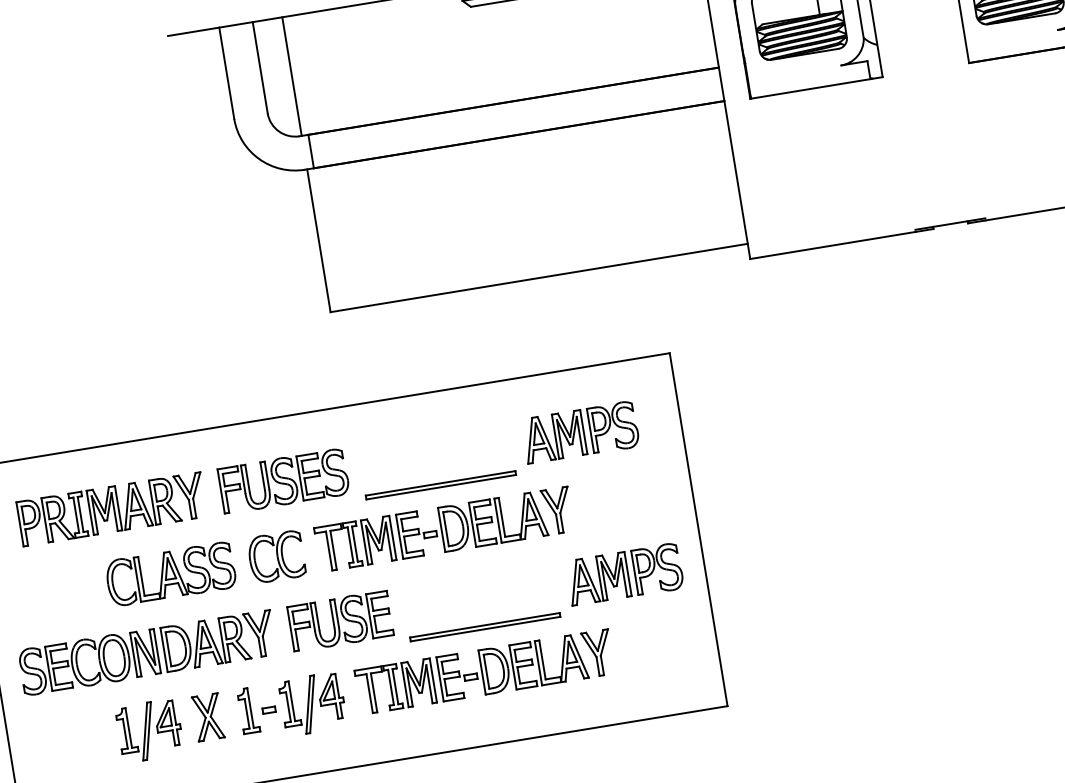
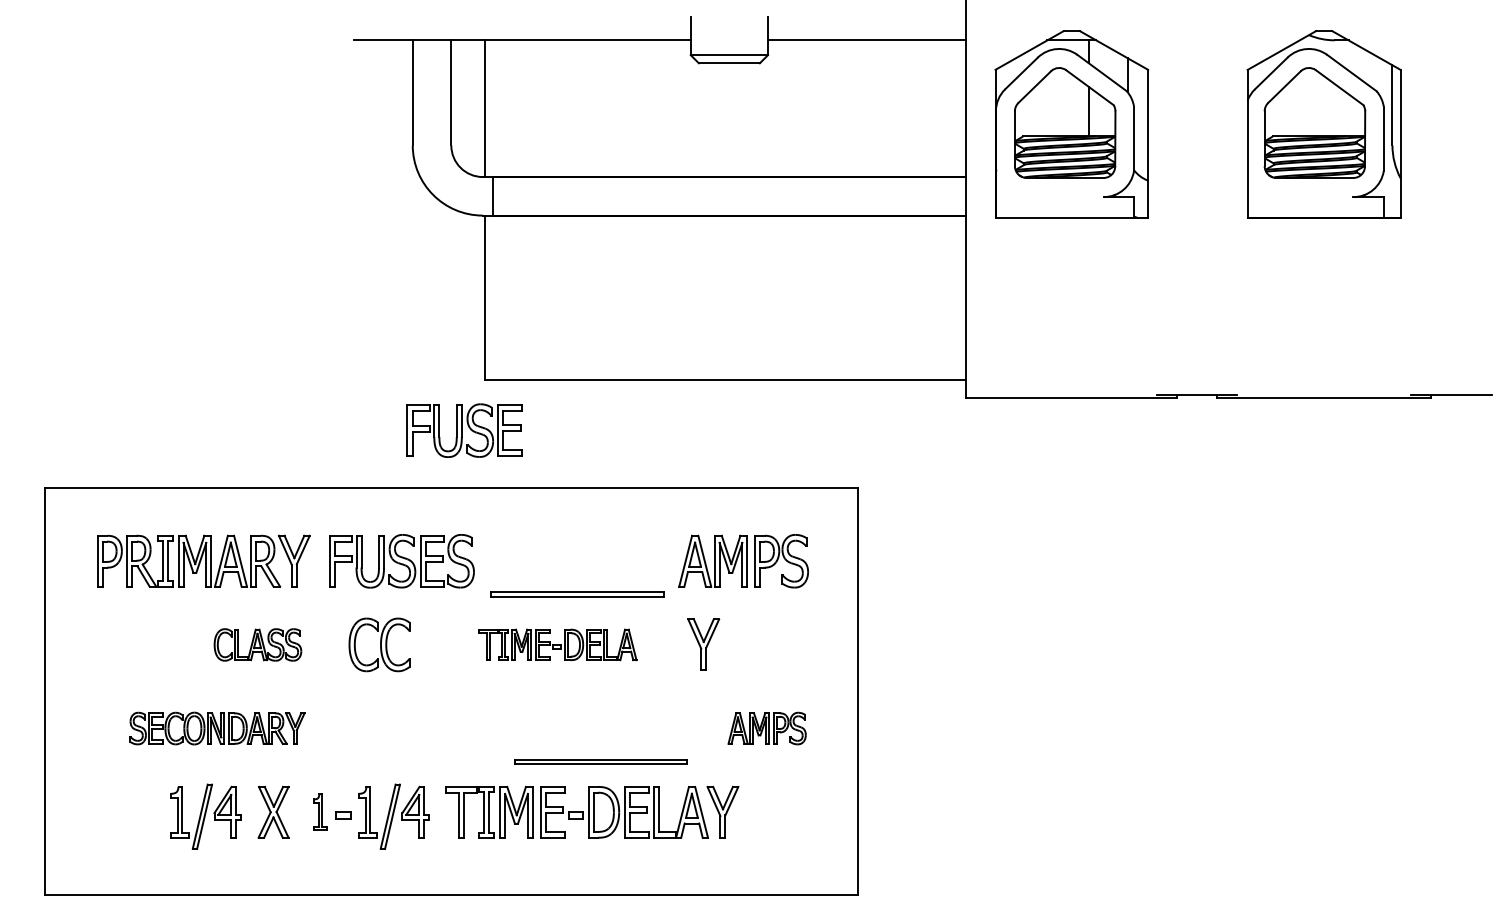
part: (430, 531) -> (557, 644), size x0.6
part: (170, 573) -> (257, 644), size x0.6
part: (624, 574) -> (766, 728), size x0.6
part: (340, 621) -> (464, 430), moved
part: (147, 652) -> (217, 728), size x0.6
part: (248, 710) -> (320, 812), size x0.7

